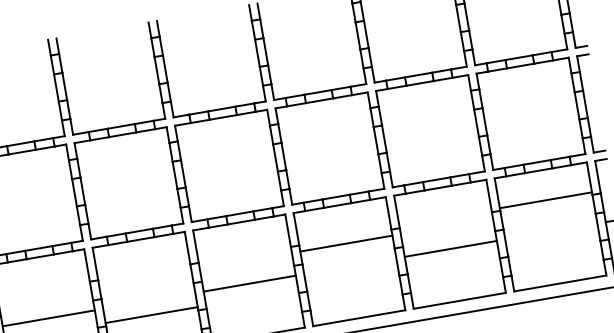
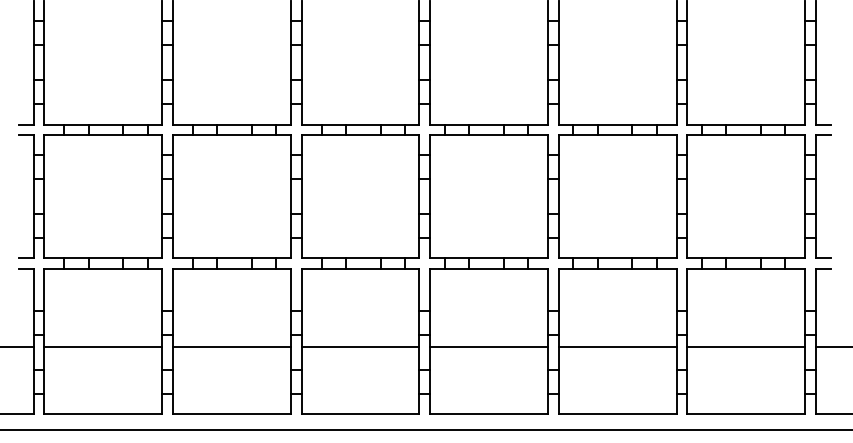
line: (546, 200) -> (746, 347), moved
line: (346, 243) -> (489, 347), moved
line: (151, 315) -> (231, 347), moved

